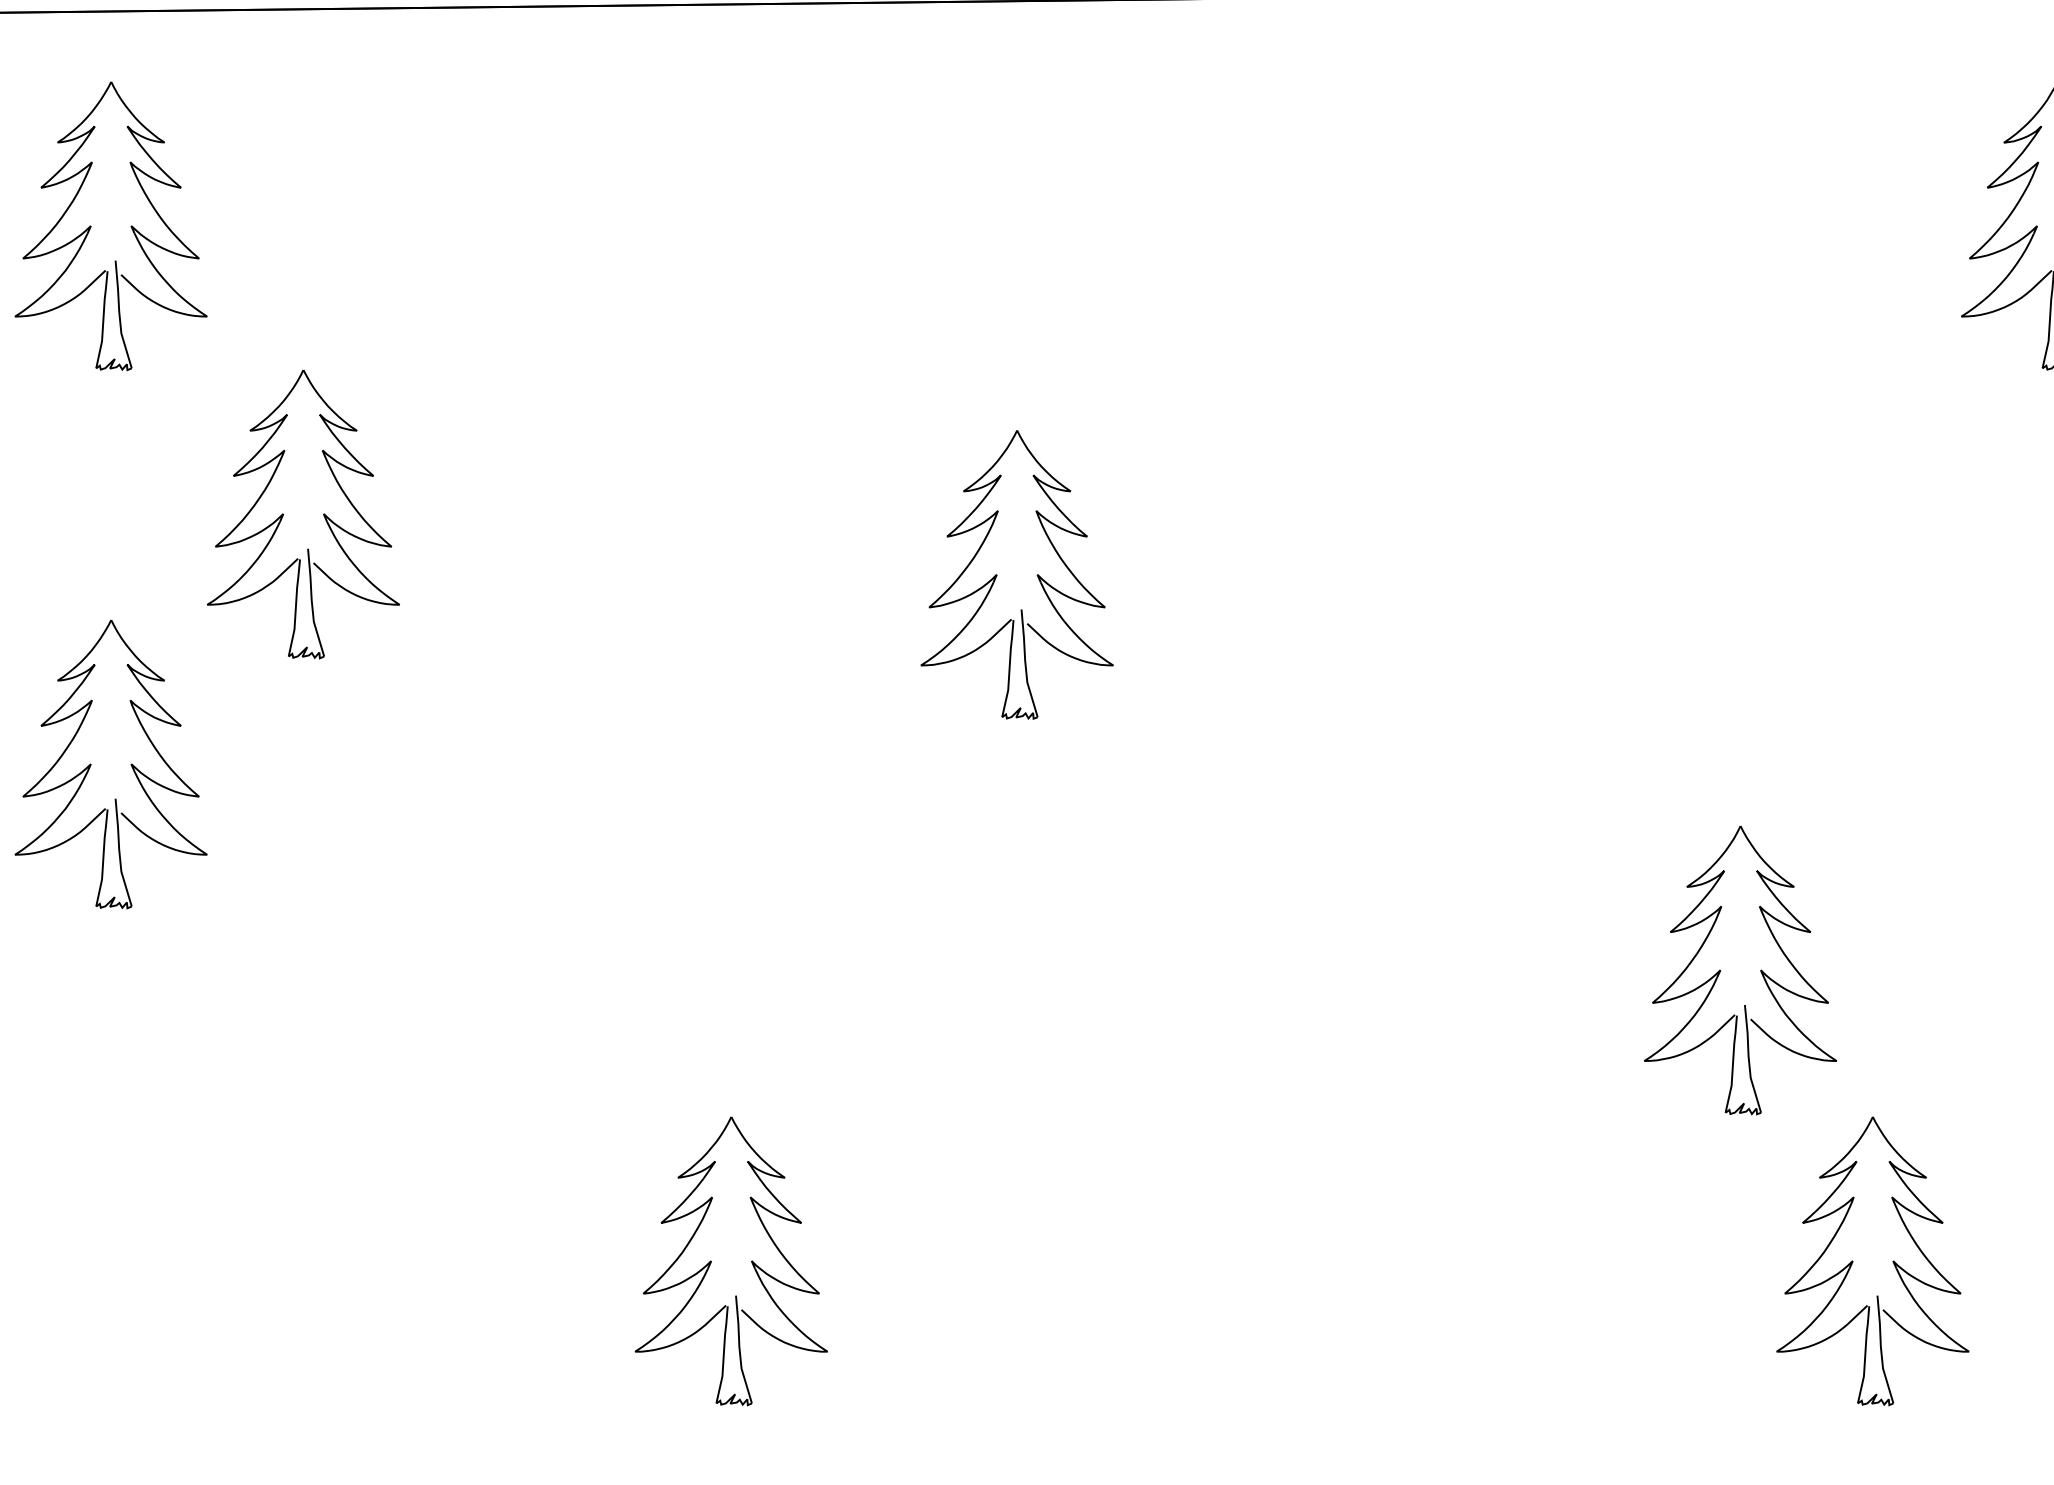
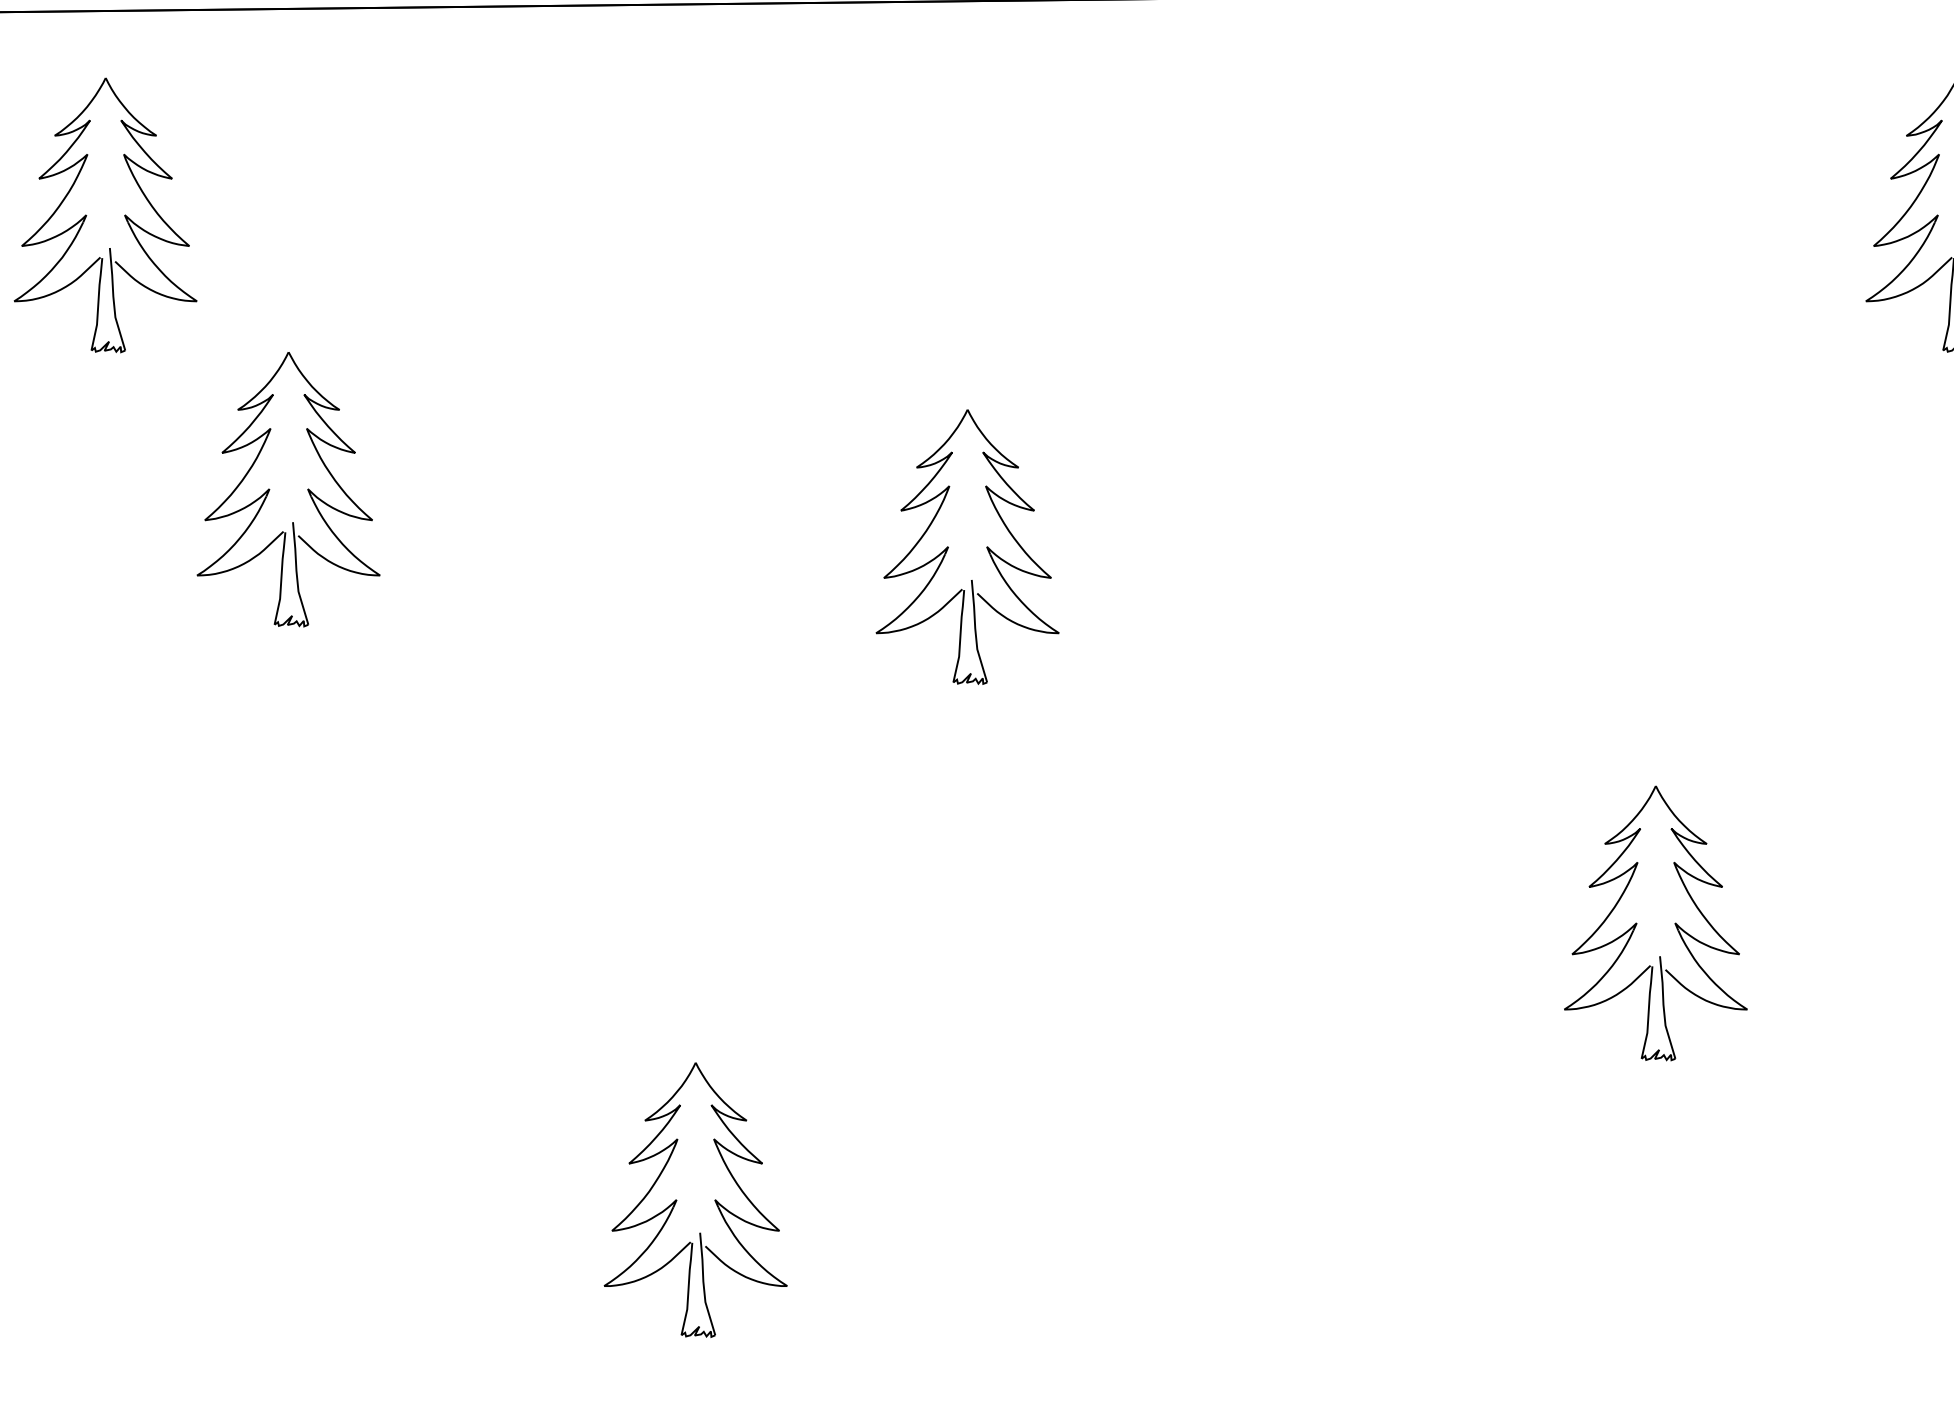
part: (92, 764) -> (87, 727), removed
part: (1853, 1261) -> (1763, 1200), removed

